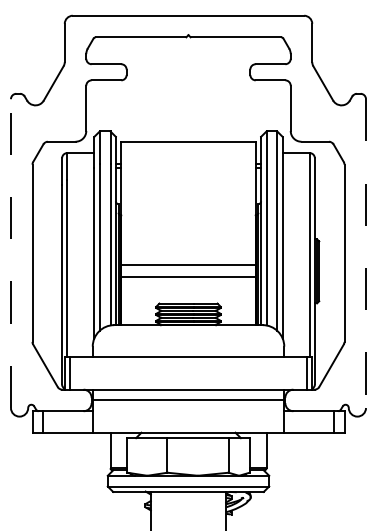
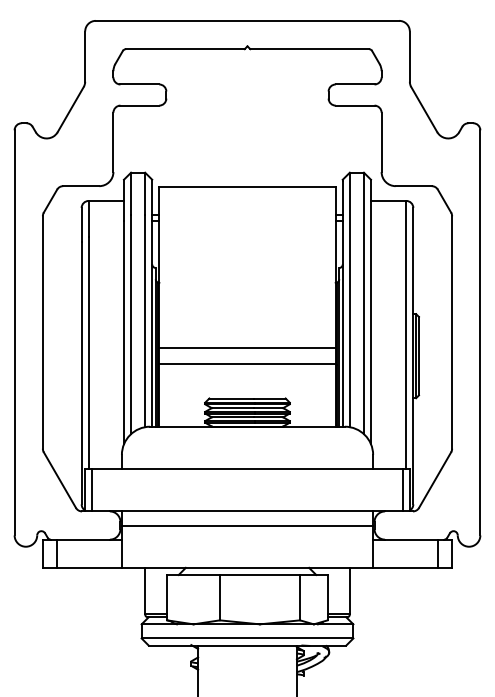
line: (10, 253) -> (14, 332), dashed -> solid
line: (366, 253) -> (480, 332), dashed -> solid

